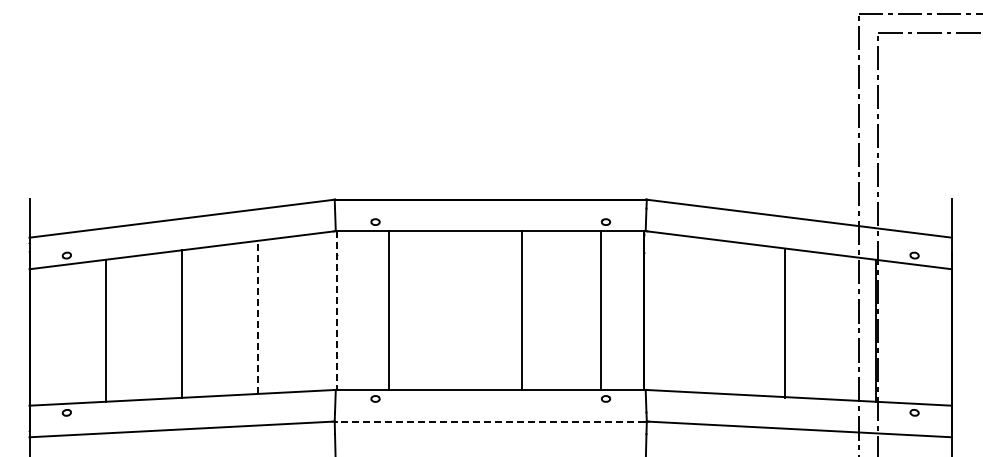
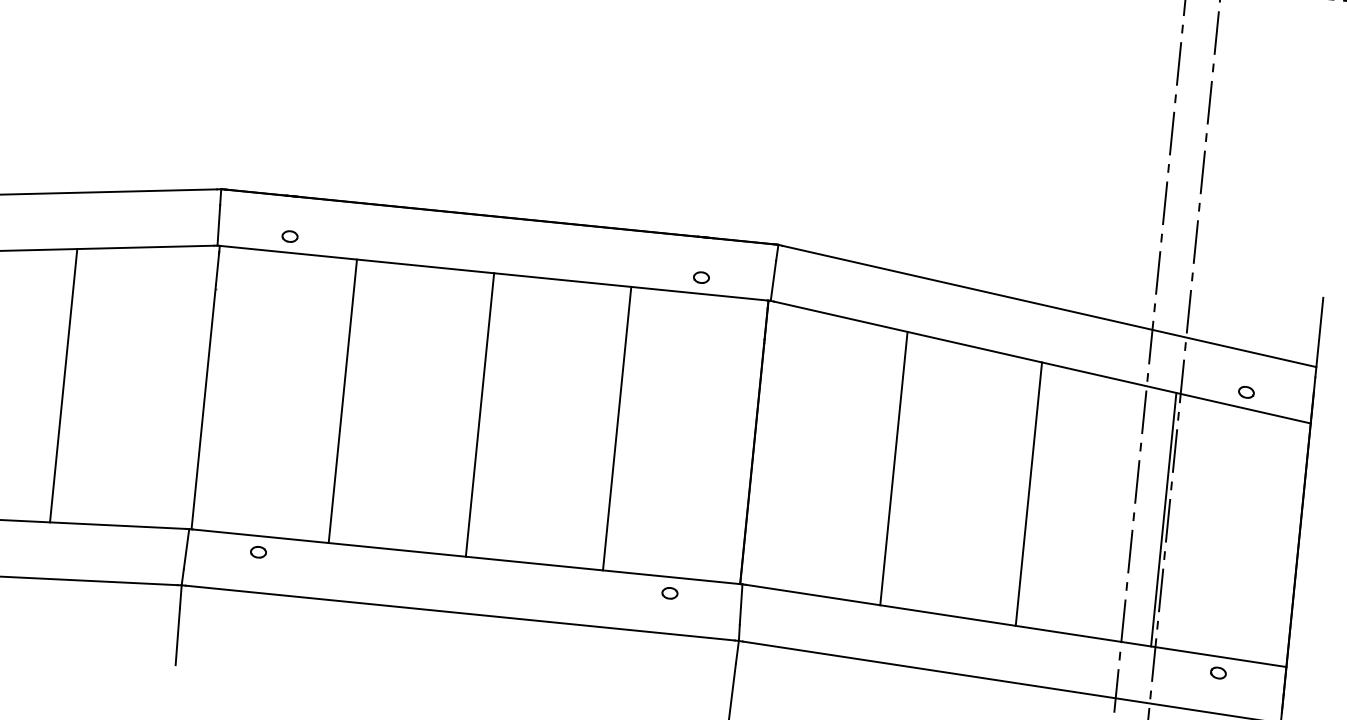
line: (388, 310) -> (342, 401), moved
line: (521, 310) -> (479, 414), moved
line: (600, 310) -> (617, 428), moved
line: (337, 311) -> (206, 389), dashed -> solid
line: (723, 316) -> (894, 467), added
line: (258, 317) -> (64, 385), dashed -> solid
line: (784, 323) -> (1028, 493), moved
line: (490, 421) -> (459, 612), dashed -> solid

